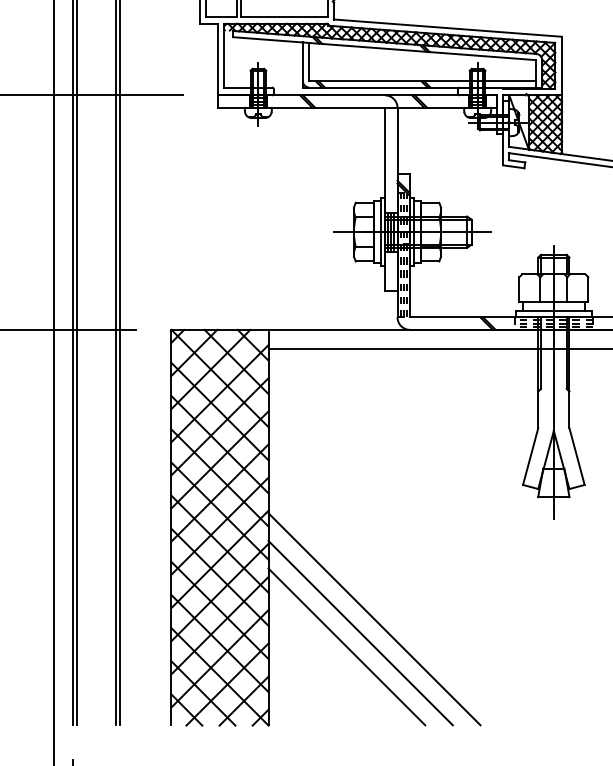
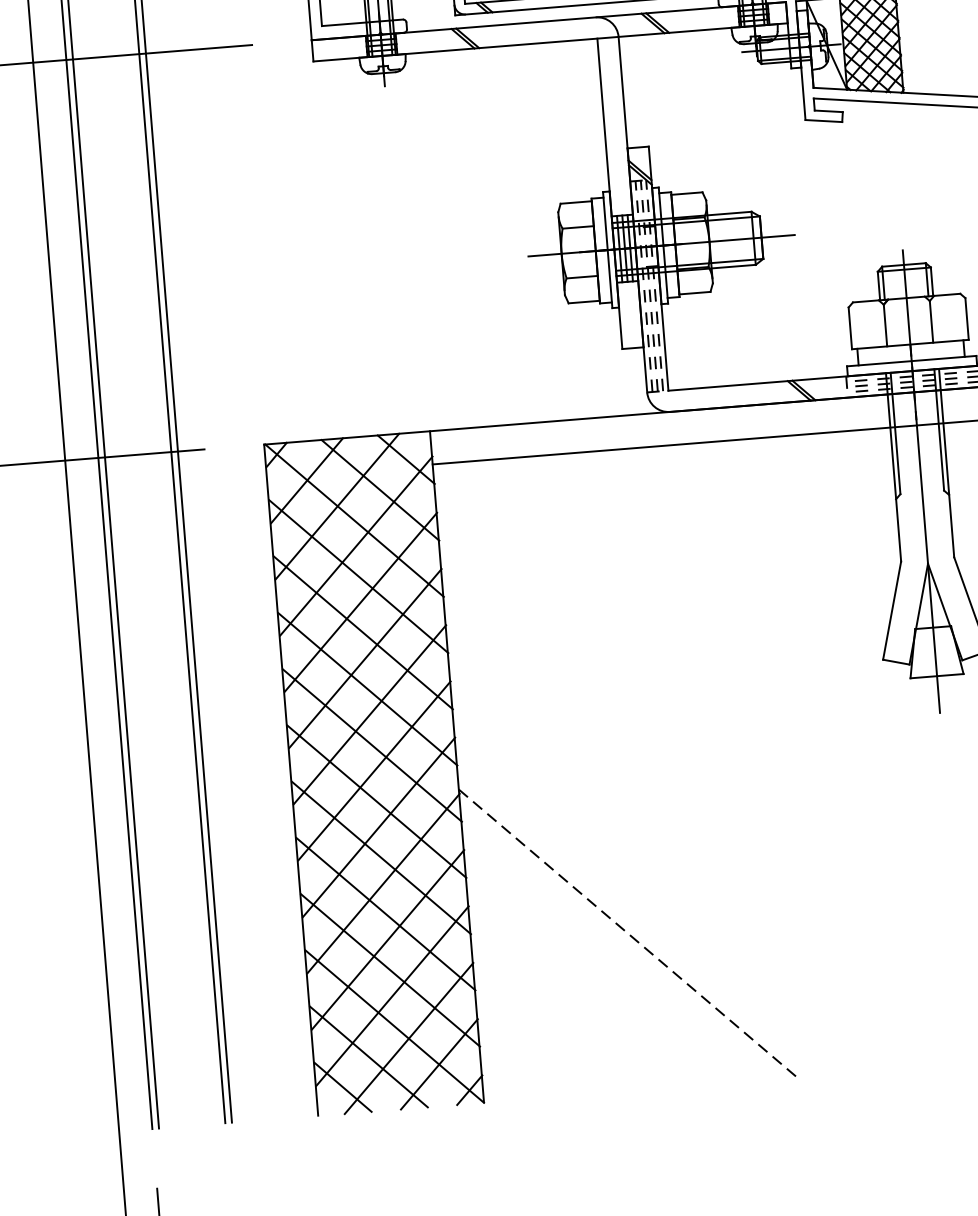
line: (374, 619) -> (649, 908), removed
line: (361, 633) -> (629, 933), solid -> dashed
line: (346, 646) -> (605, 957), removed

